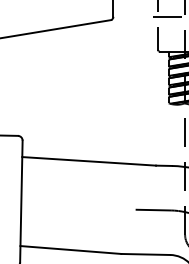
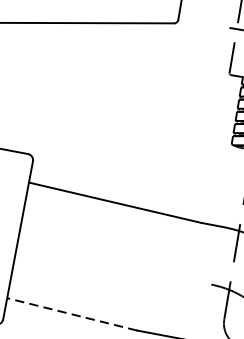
line: (153, 209) -> (188, 279), removed
line: (70, 250) -> (71, 314), solid -> dashed

